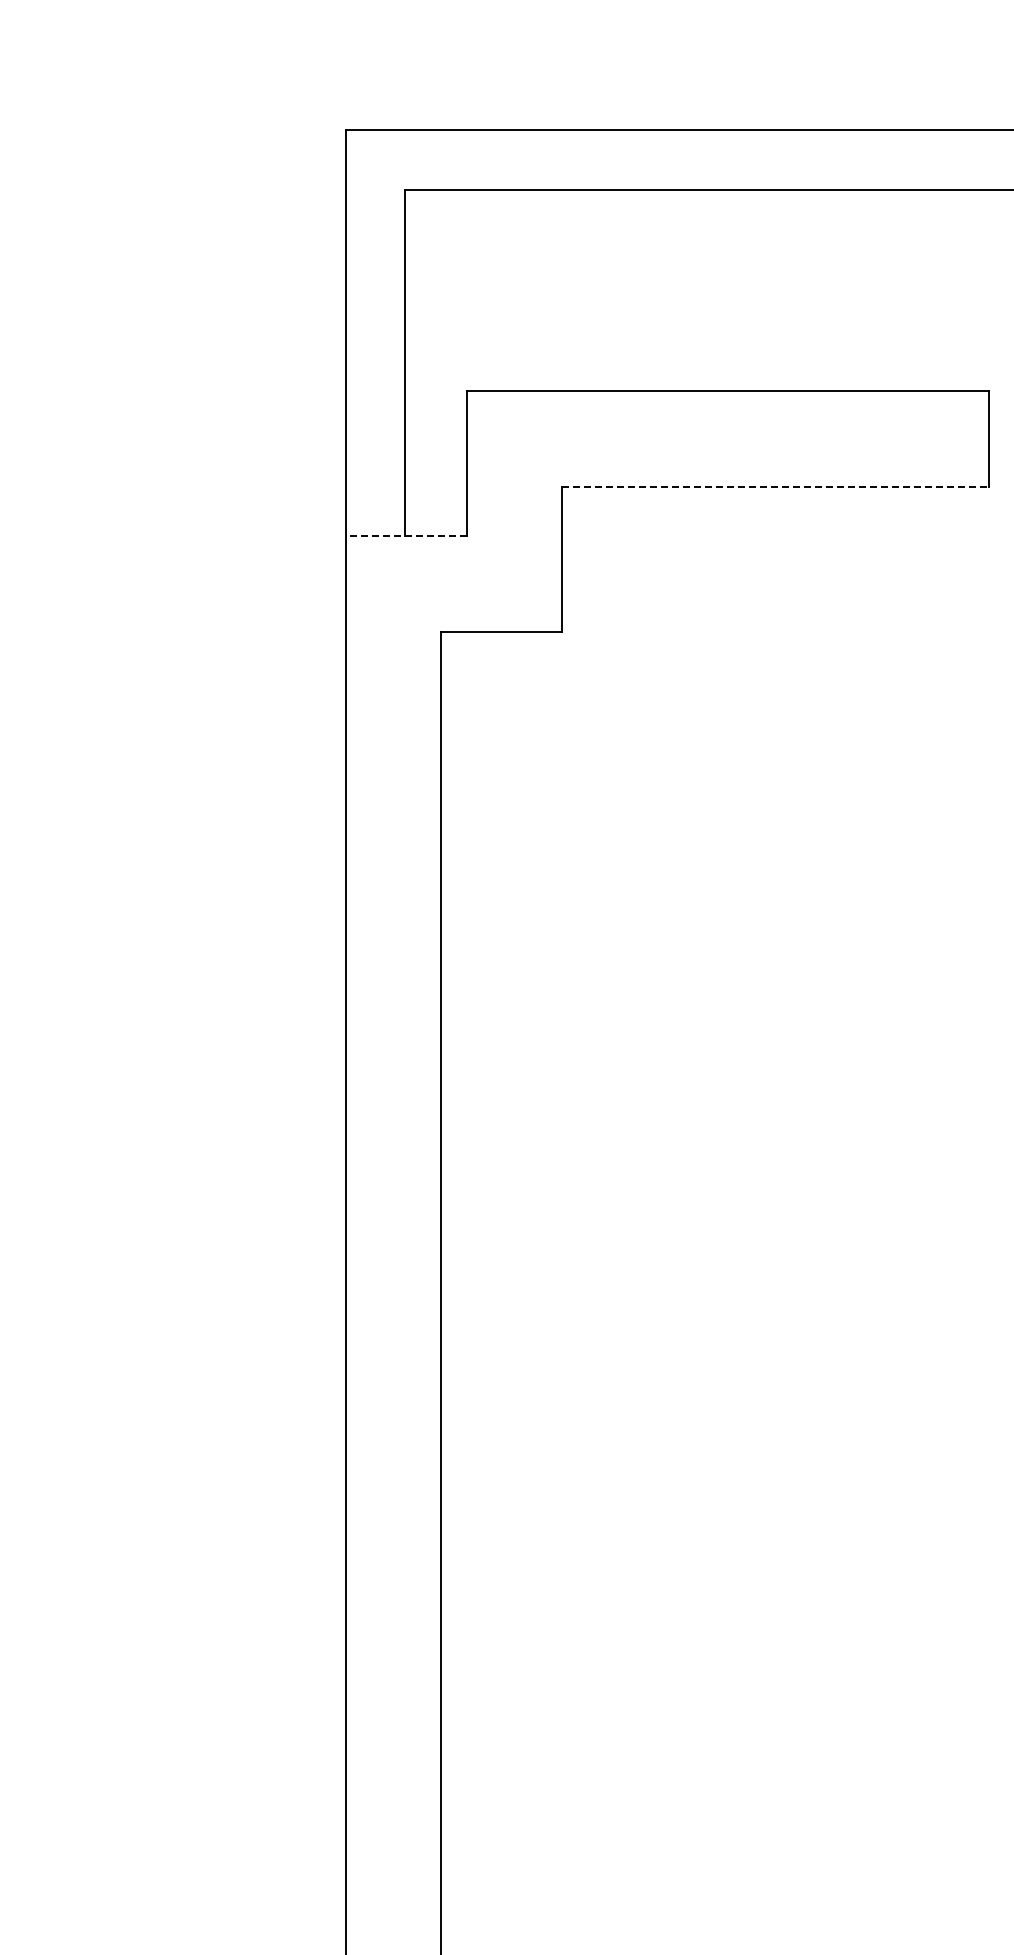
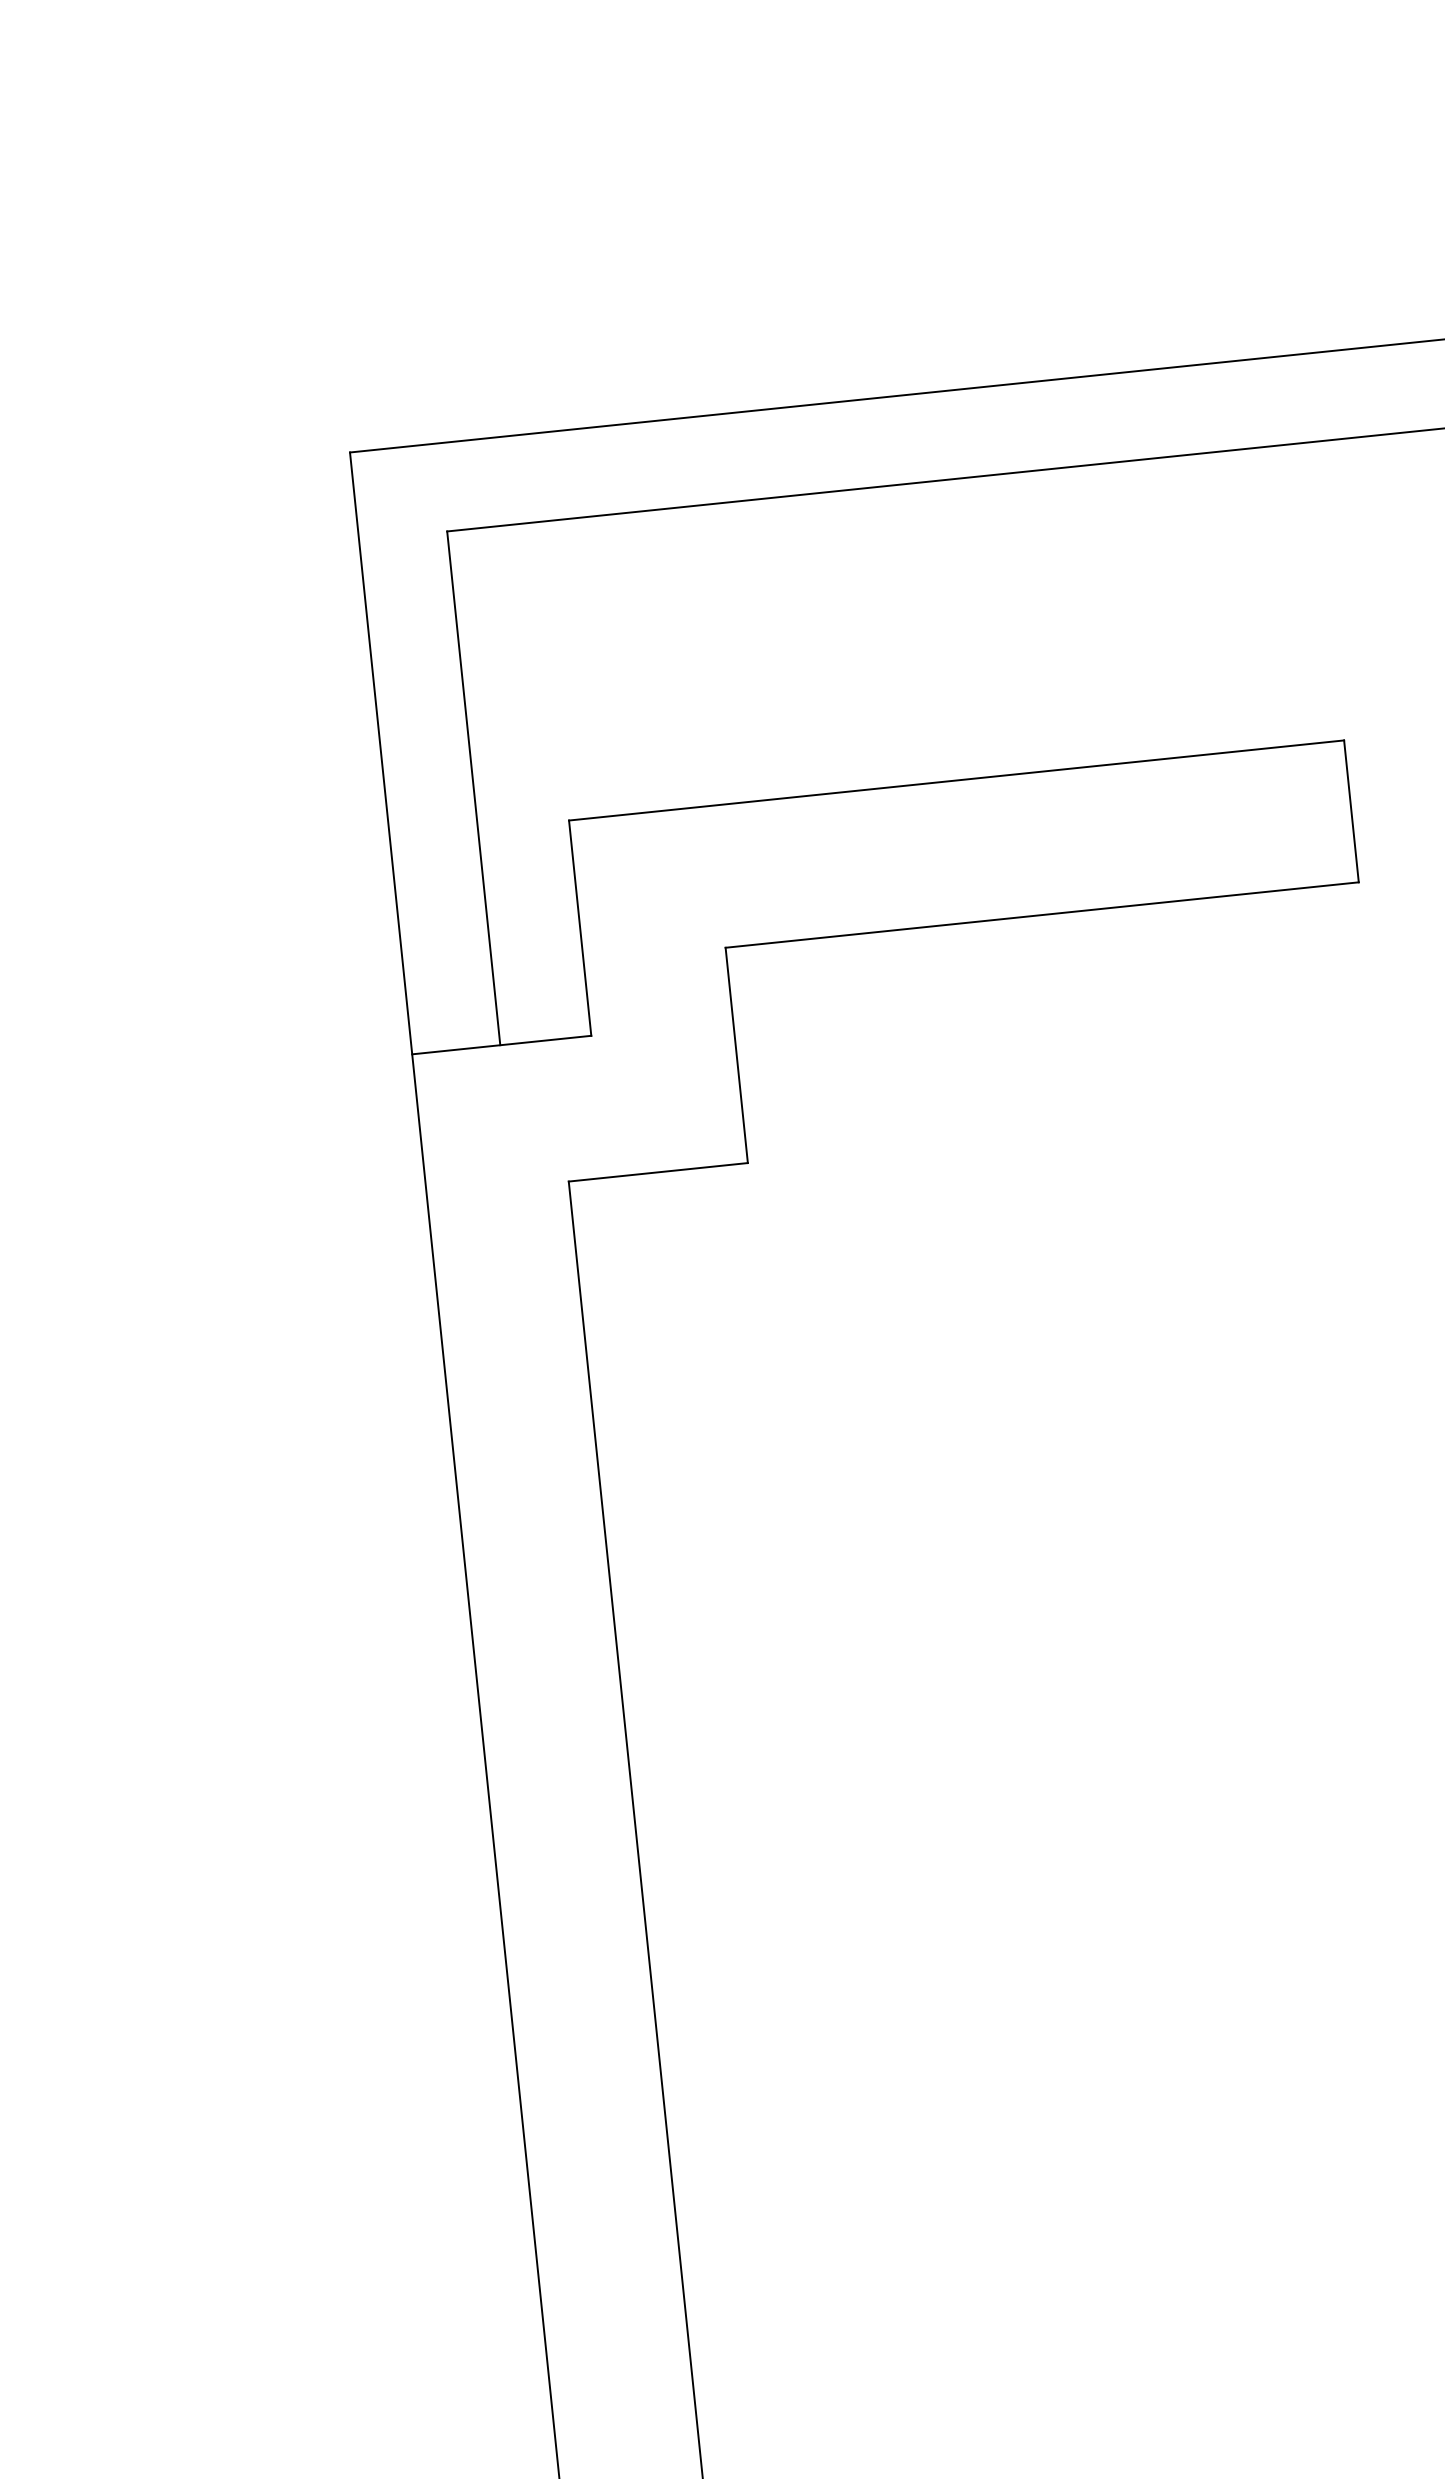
line: (776, 486) -> (1043, 914), dashed -> solid
line: (405, 536) -> (500, 1045), dashed -> solid

